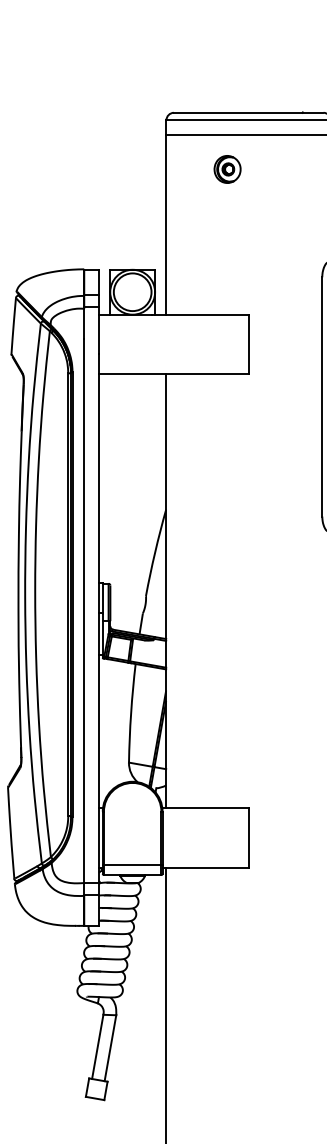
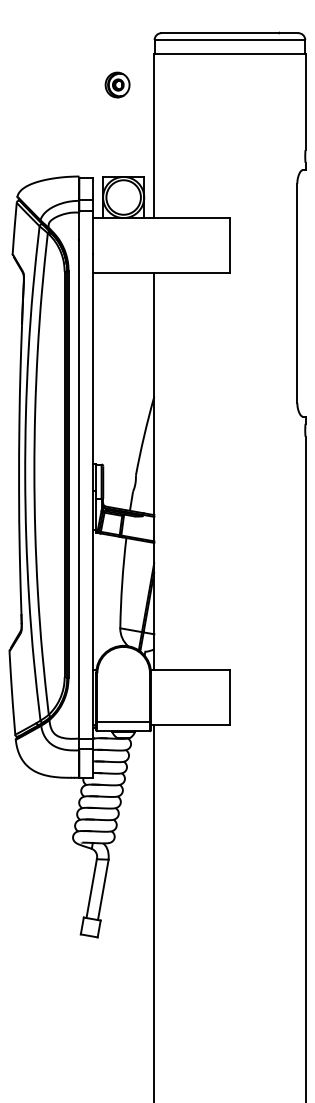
part: (227, 168) -> (117, 84), moved

